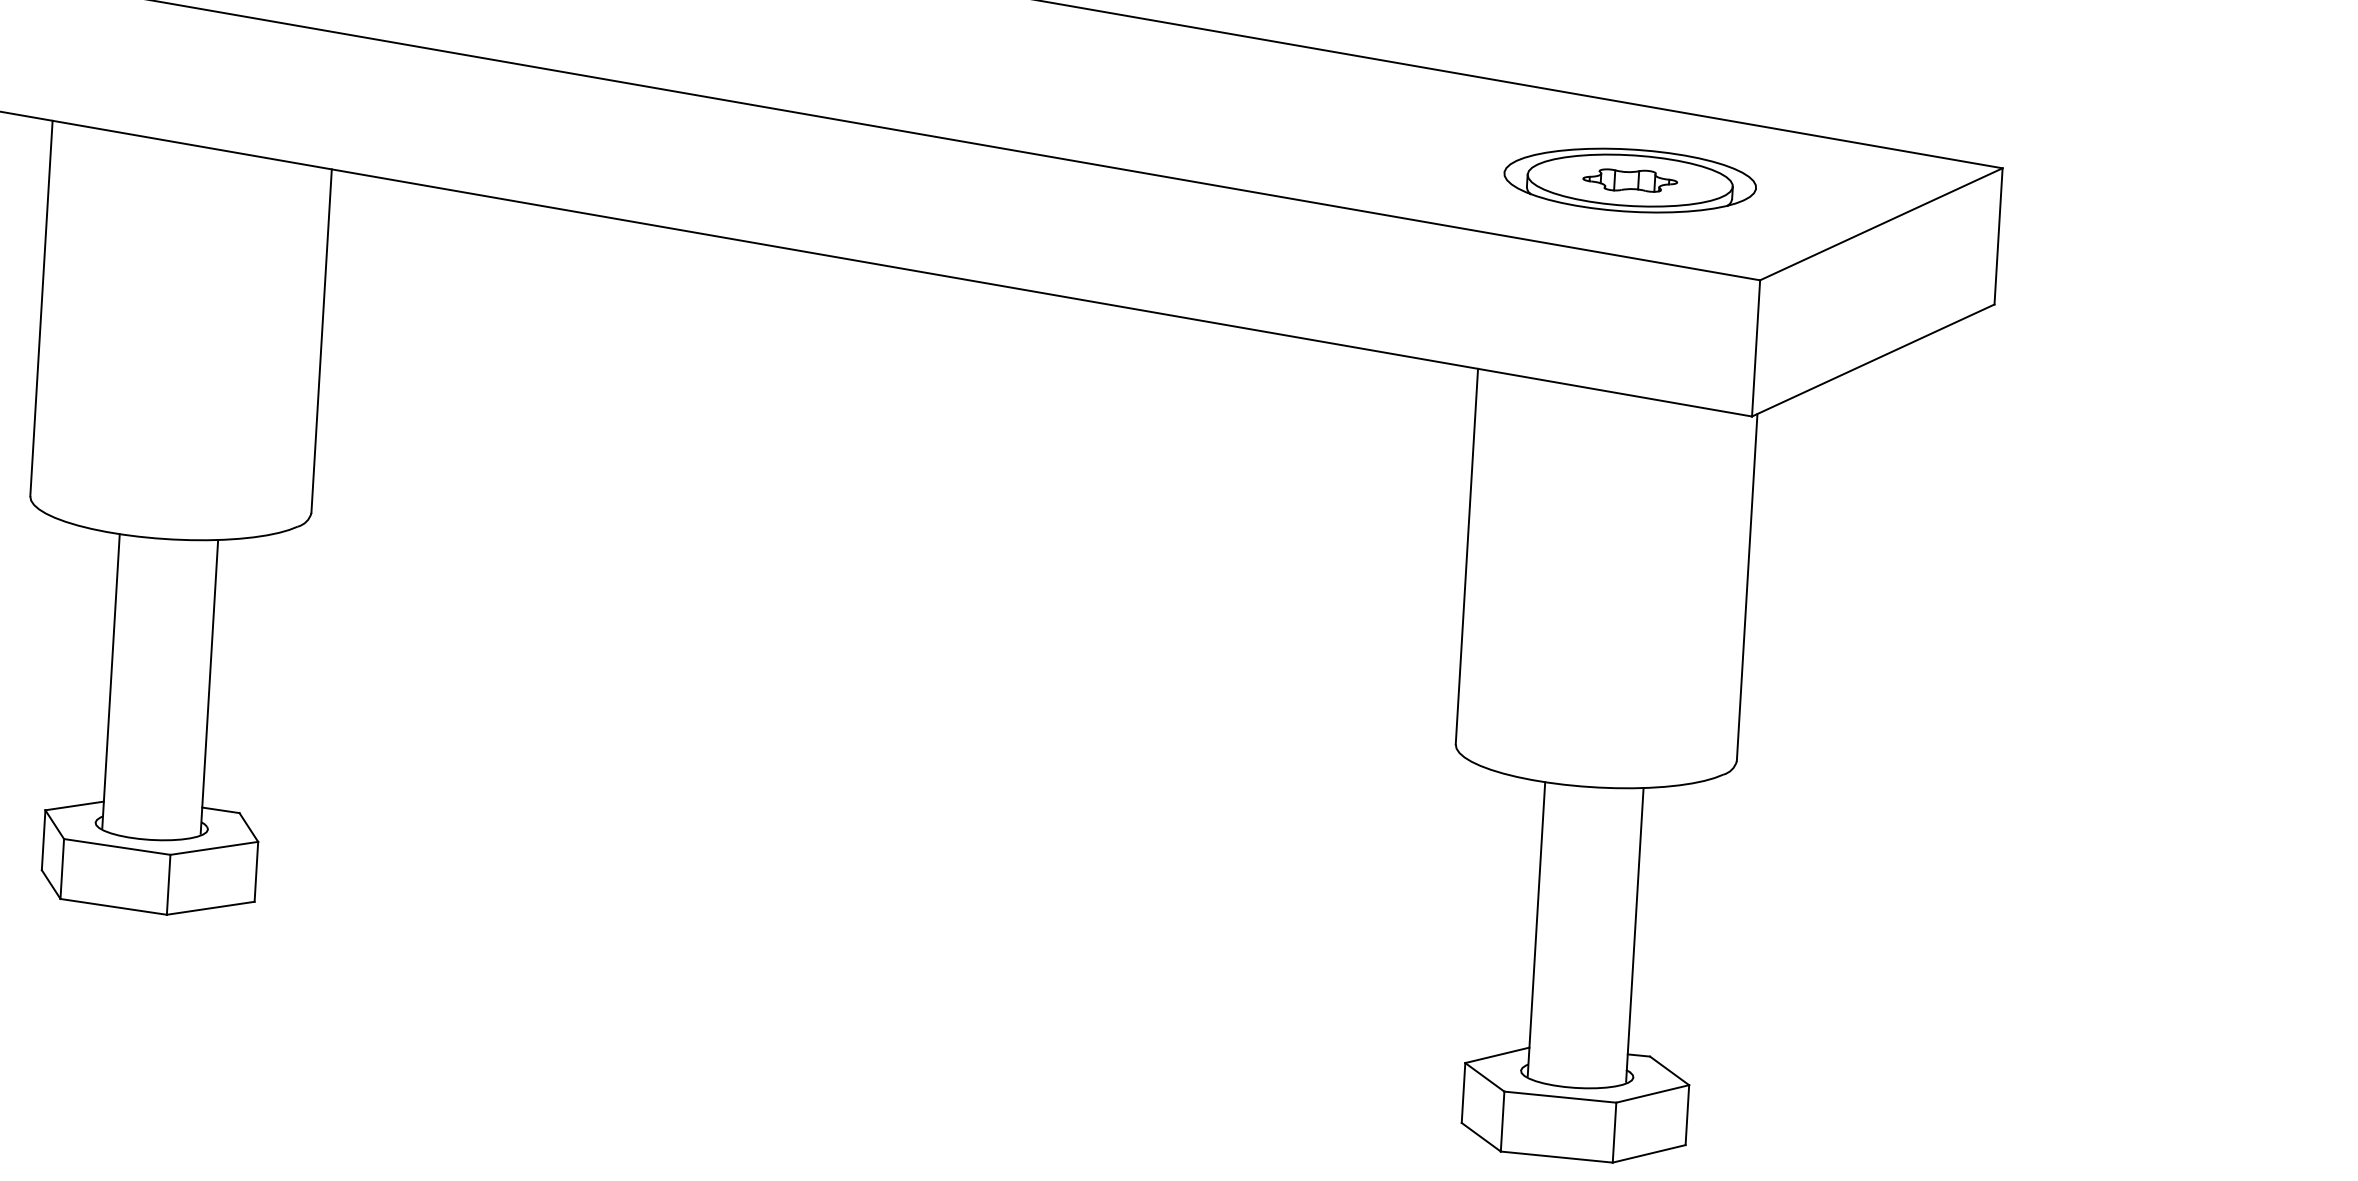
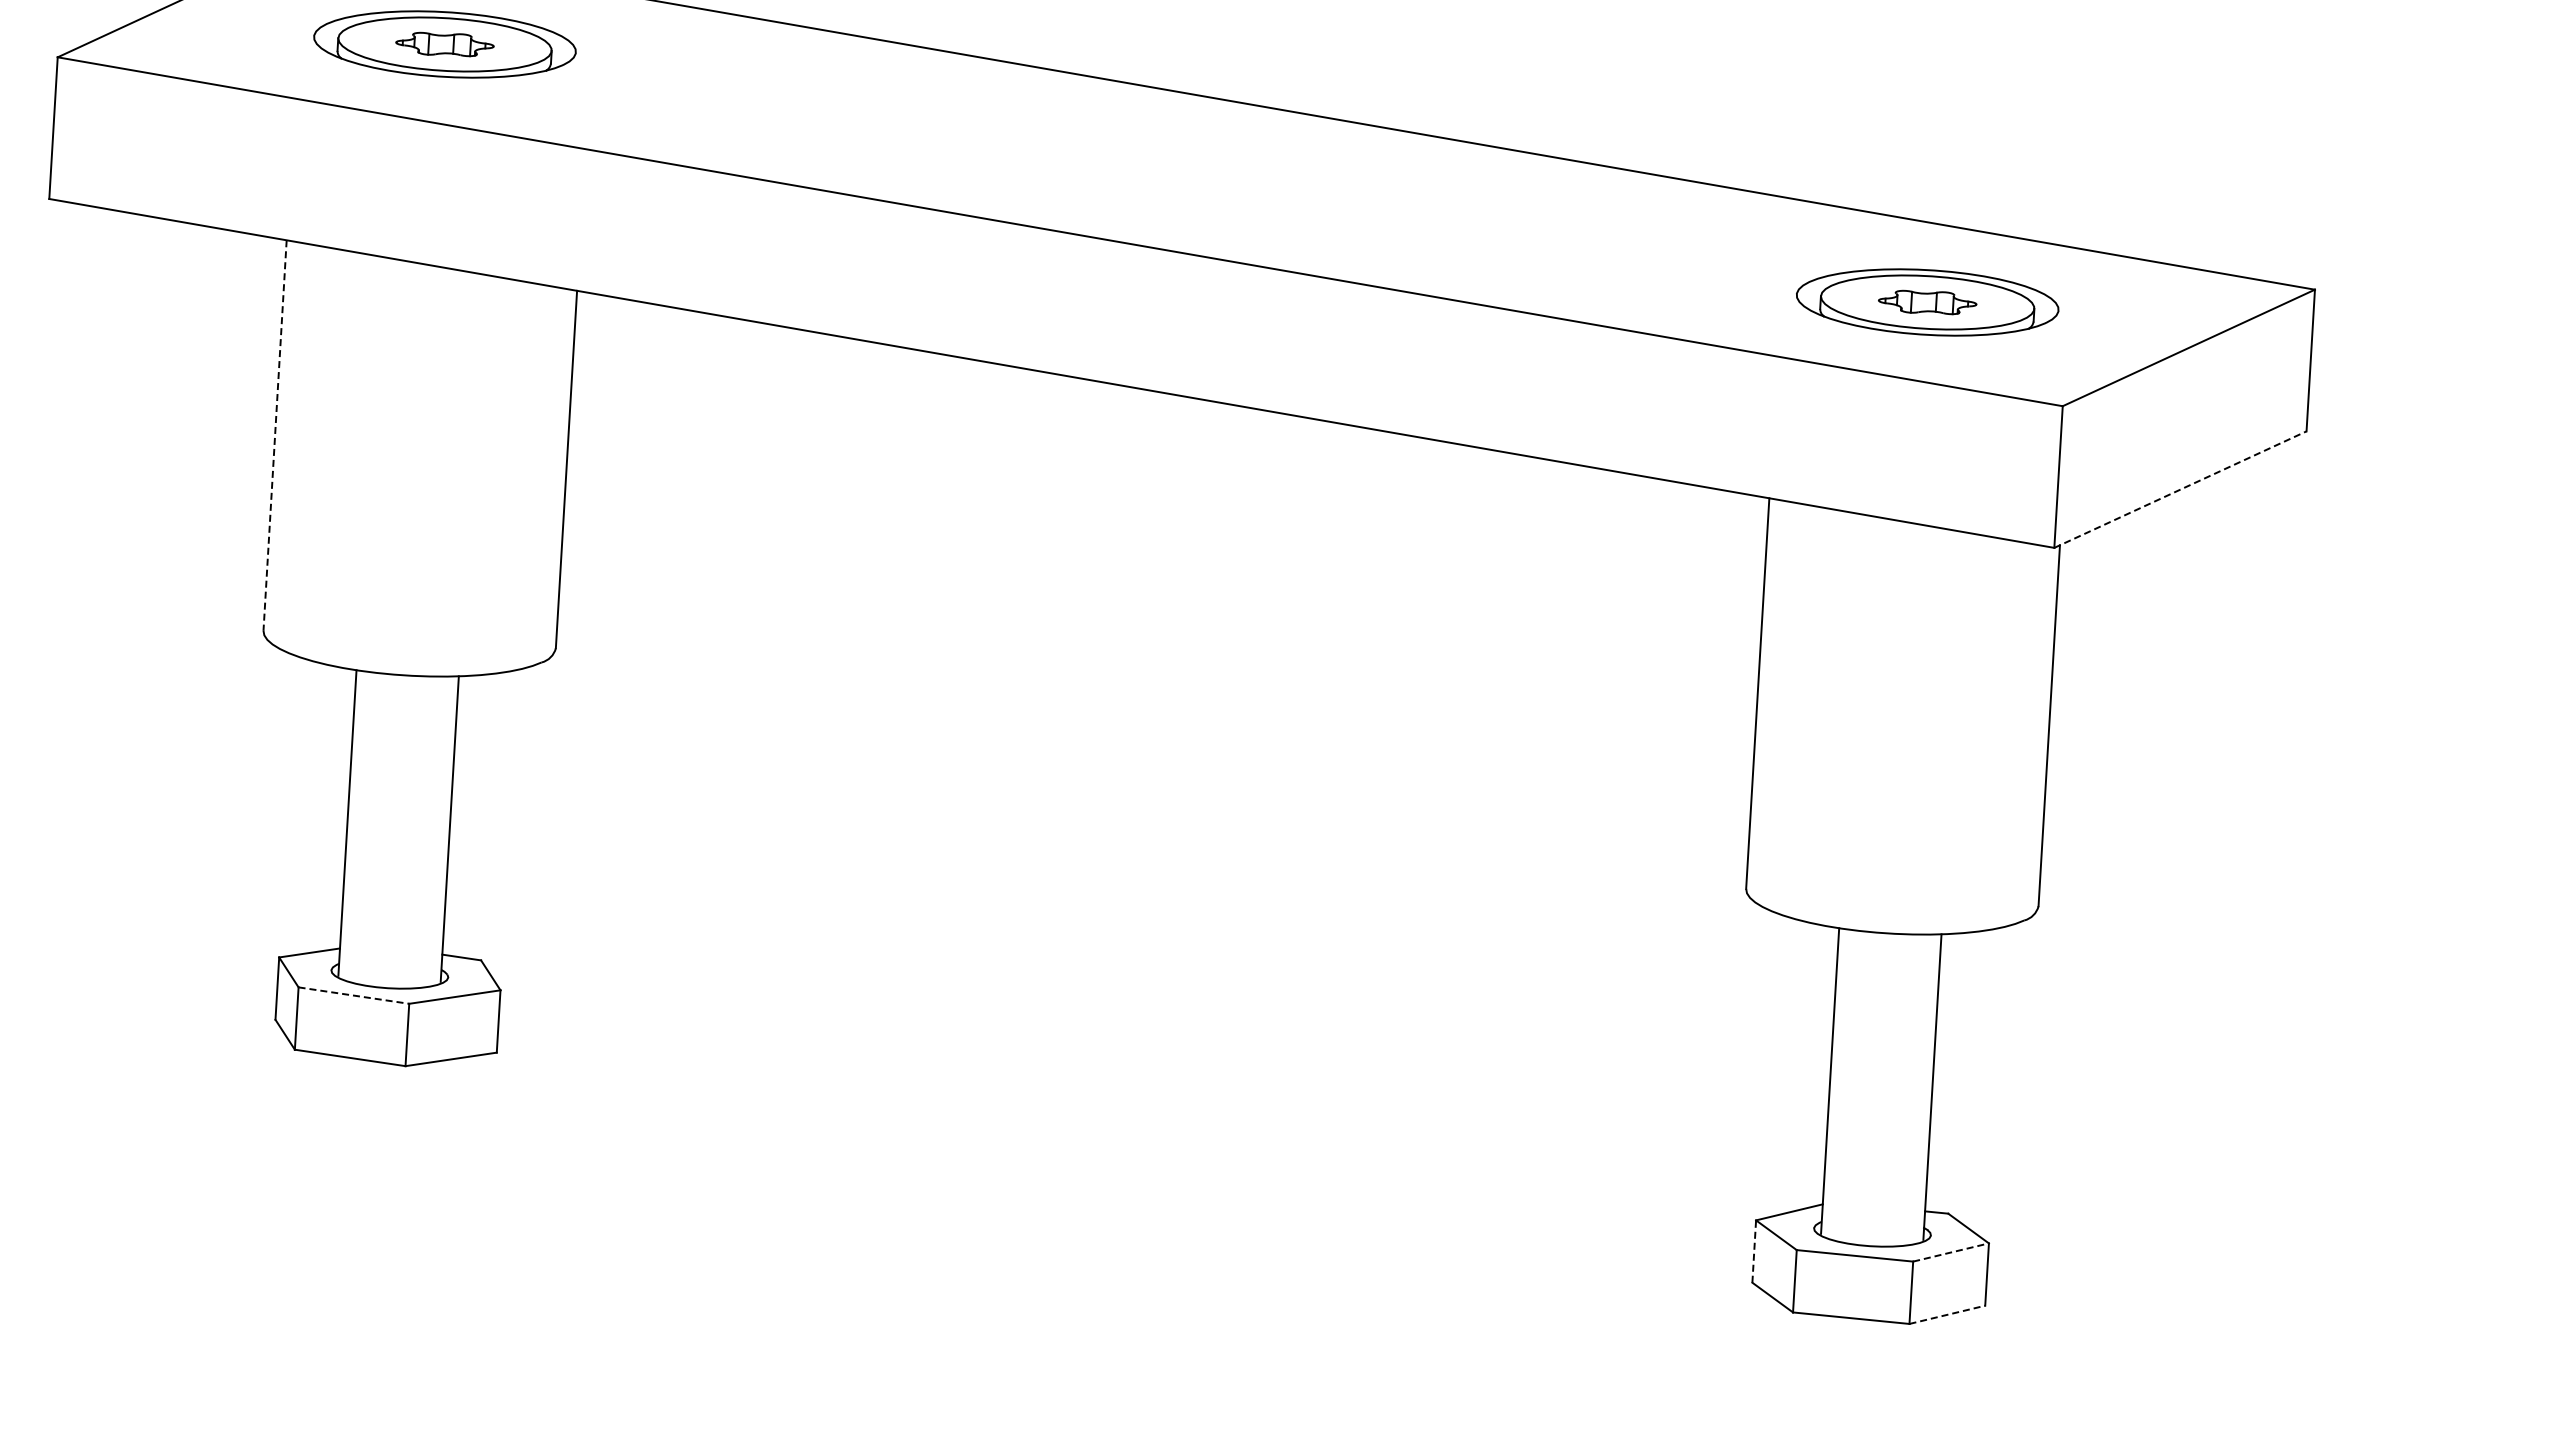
line: (41, 308) -> (275, 435), solid -> dashed
line: (1873, 360) -> (2180, 489), solid -> dashed
line: (116, 846) -> (353, 995), solid -> dashed
line: (1463, 1092) -> (1754, 1251), solid -> dashed
line: (1653, 1093) -> (1951, 1252), solid -> dashed
line: (1649, 1153) -> (1947, 1314), solid -> dashed

